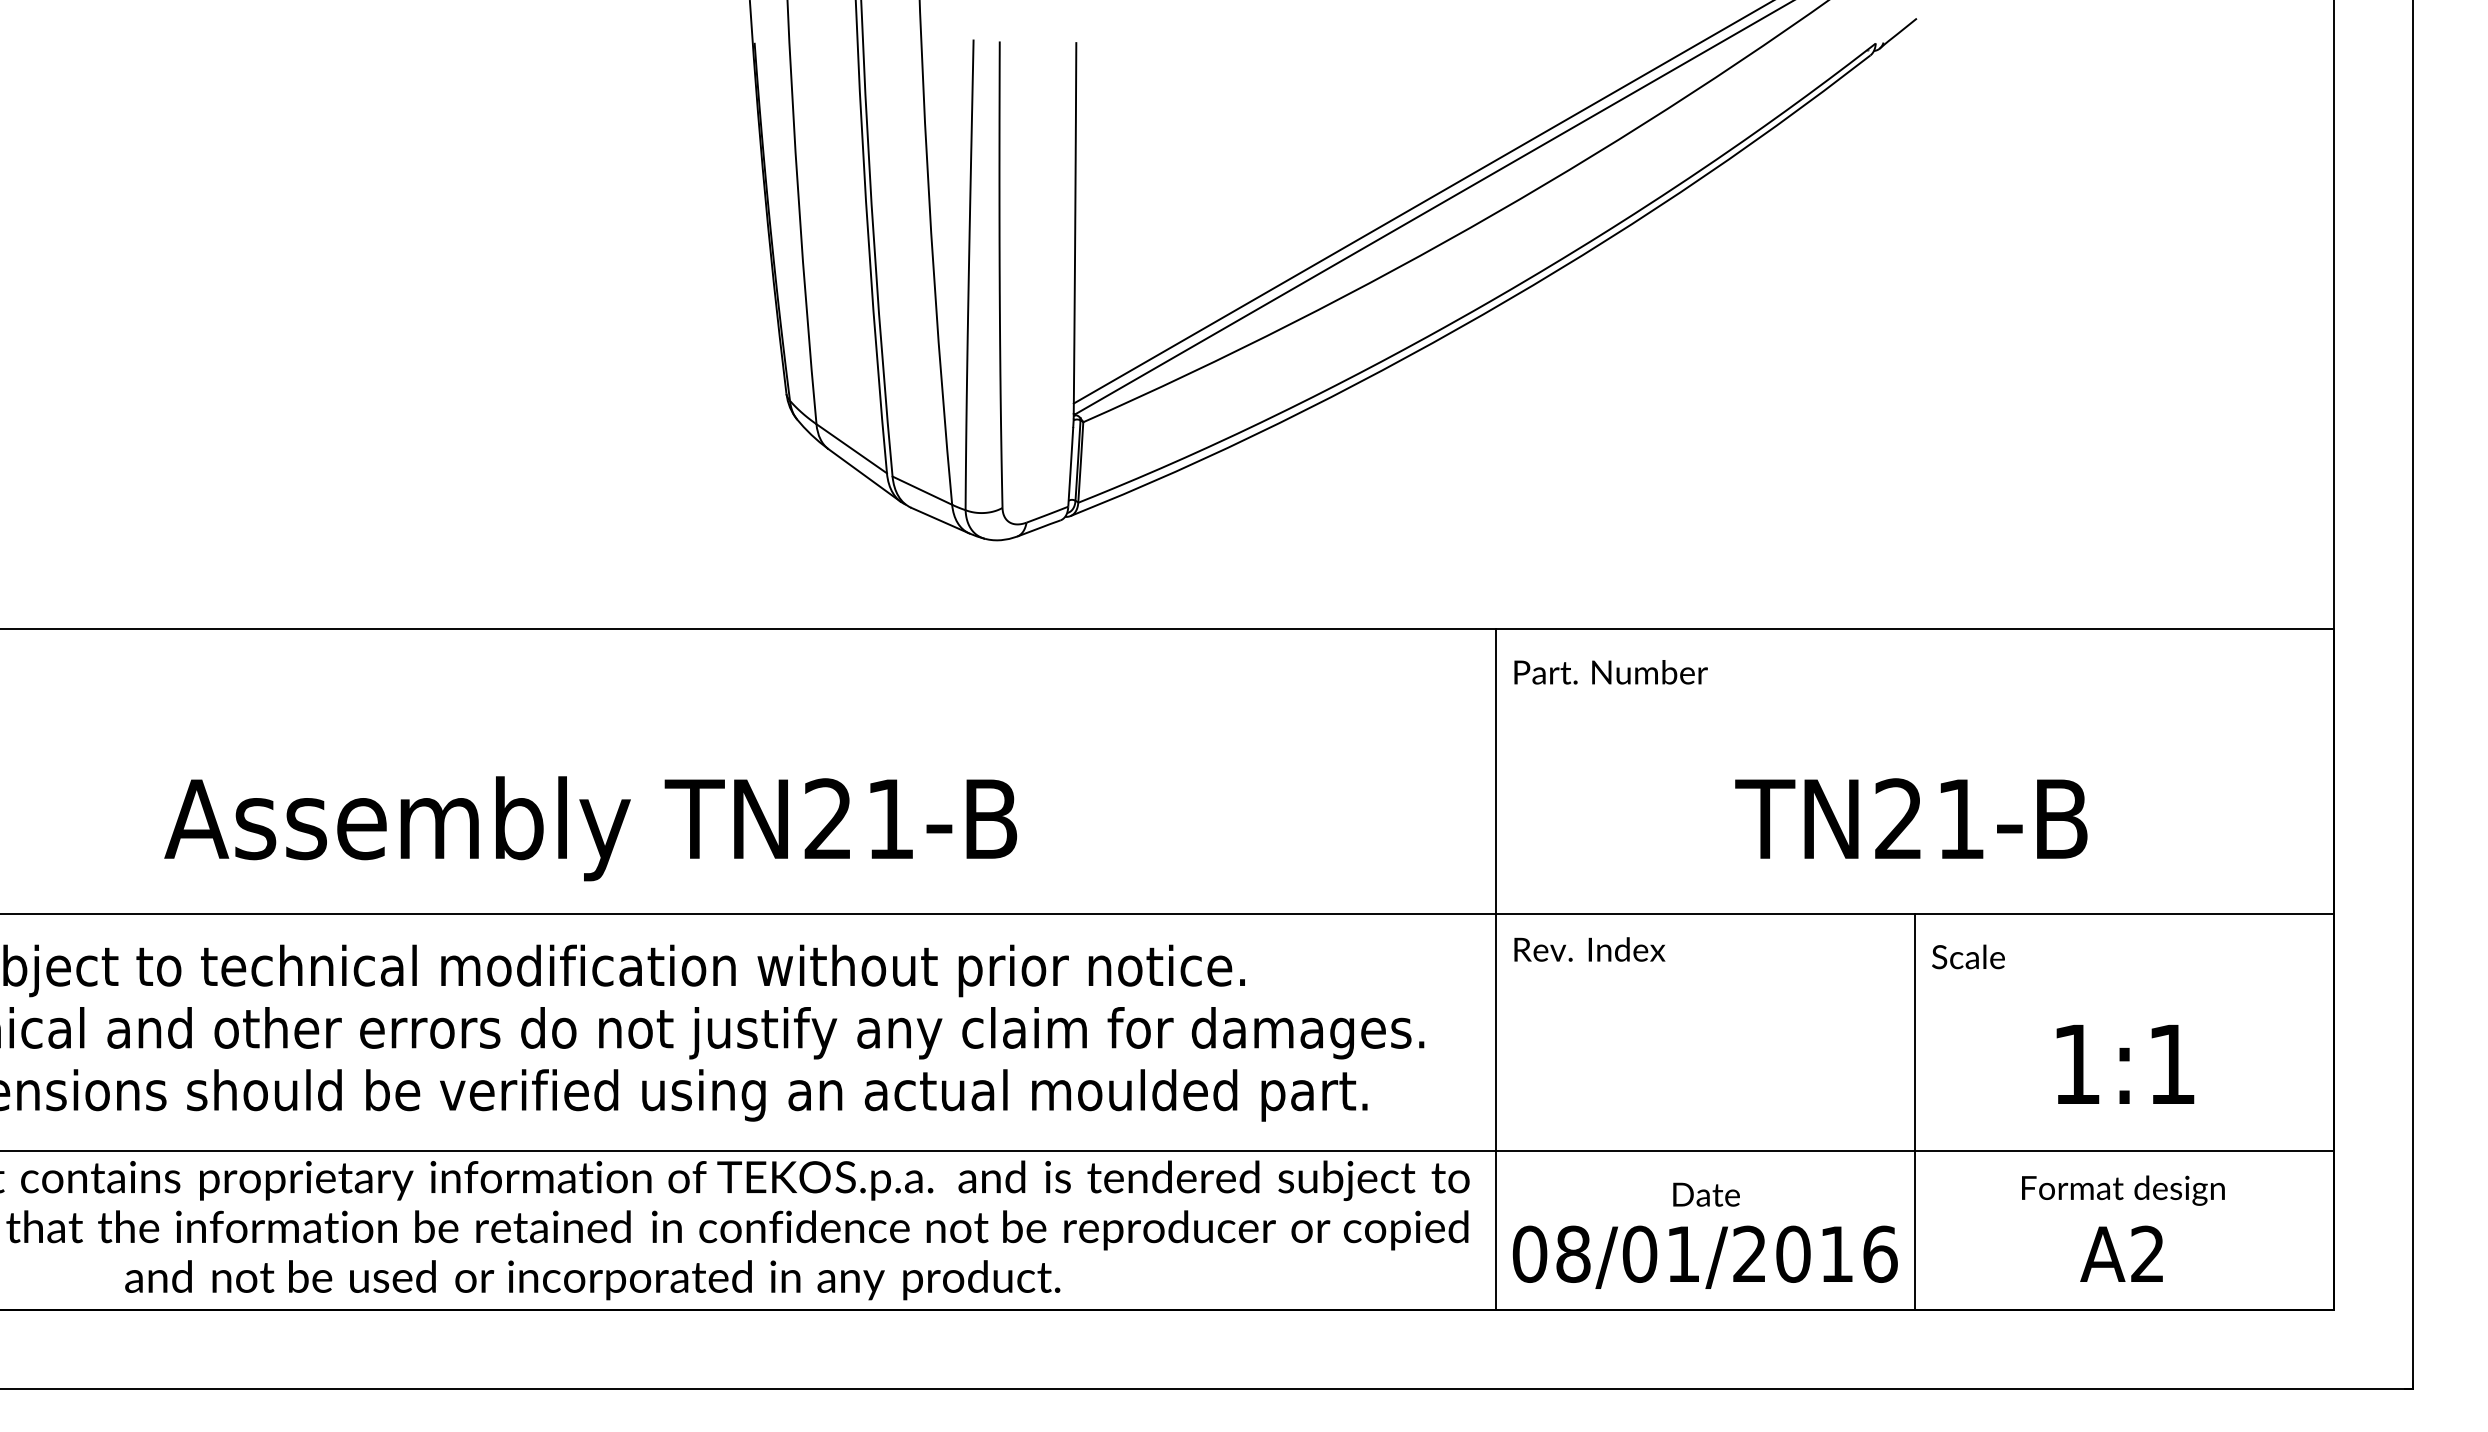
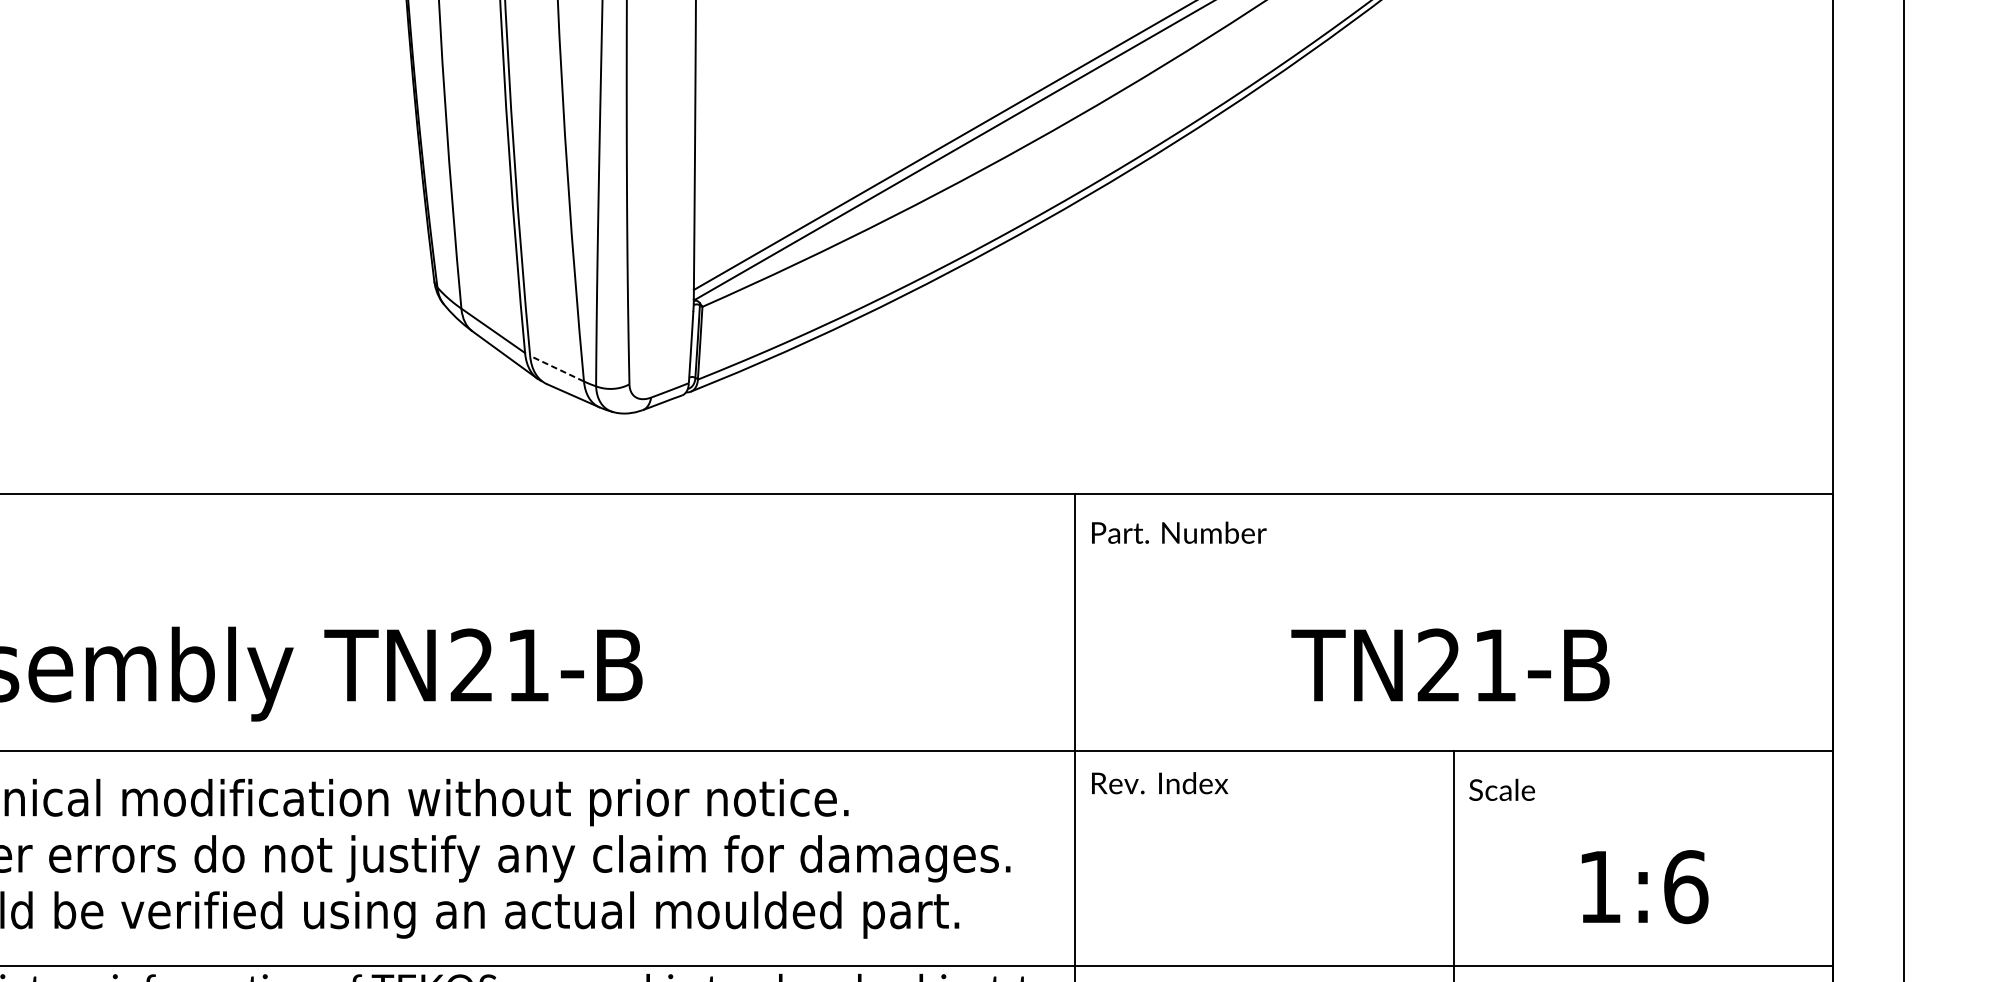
line: (922, 490) -> (557, 368), solid -> dashed
text: (2171, 1064) -> (1685, 887), 1:1 -> 1:6

